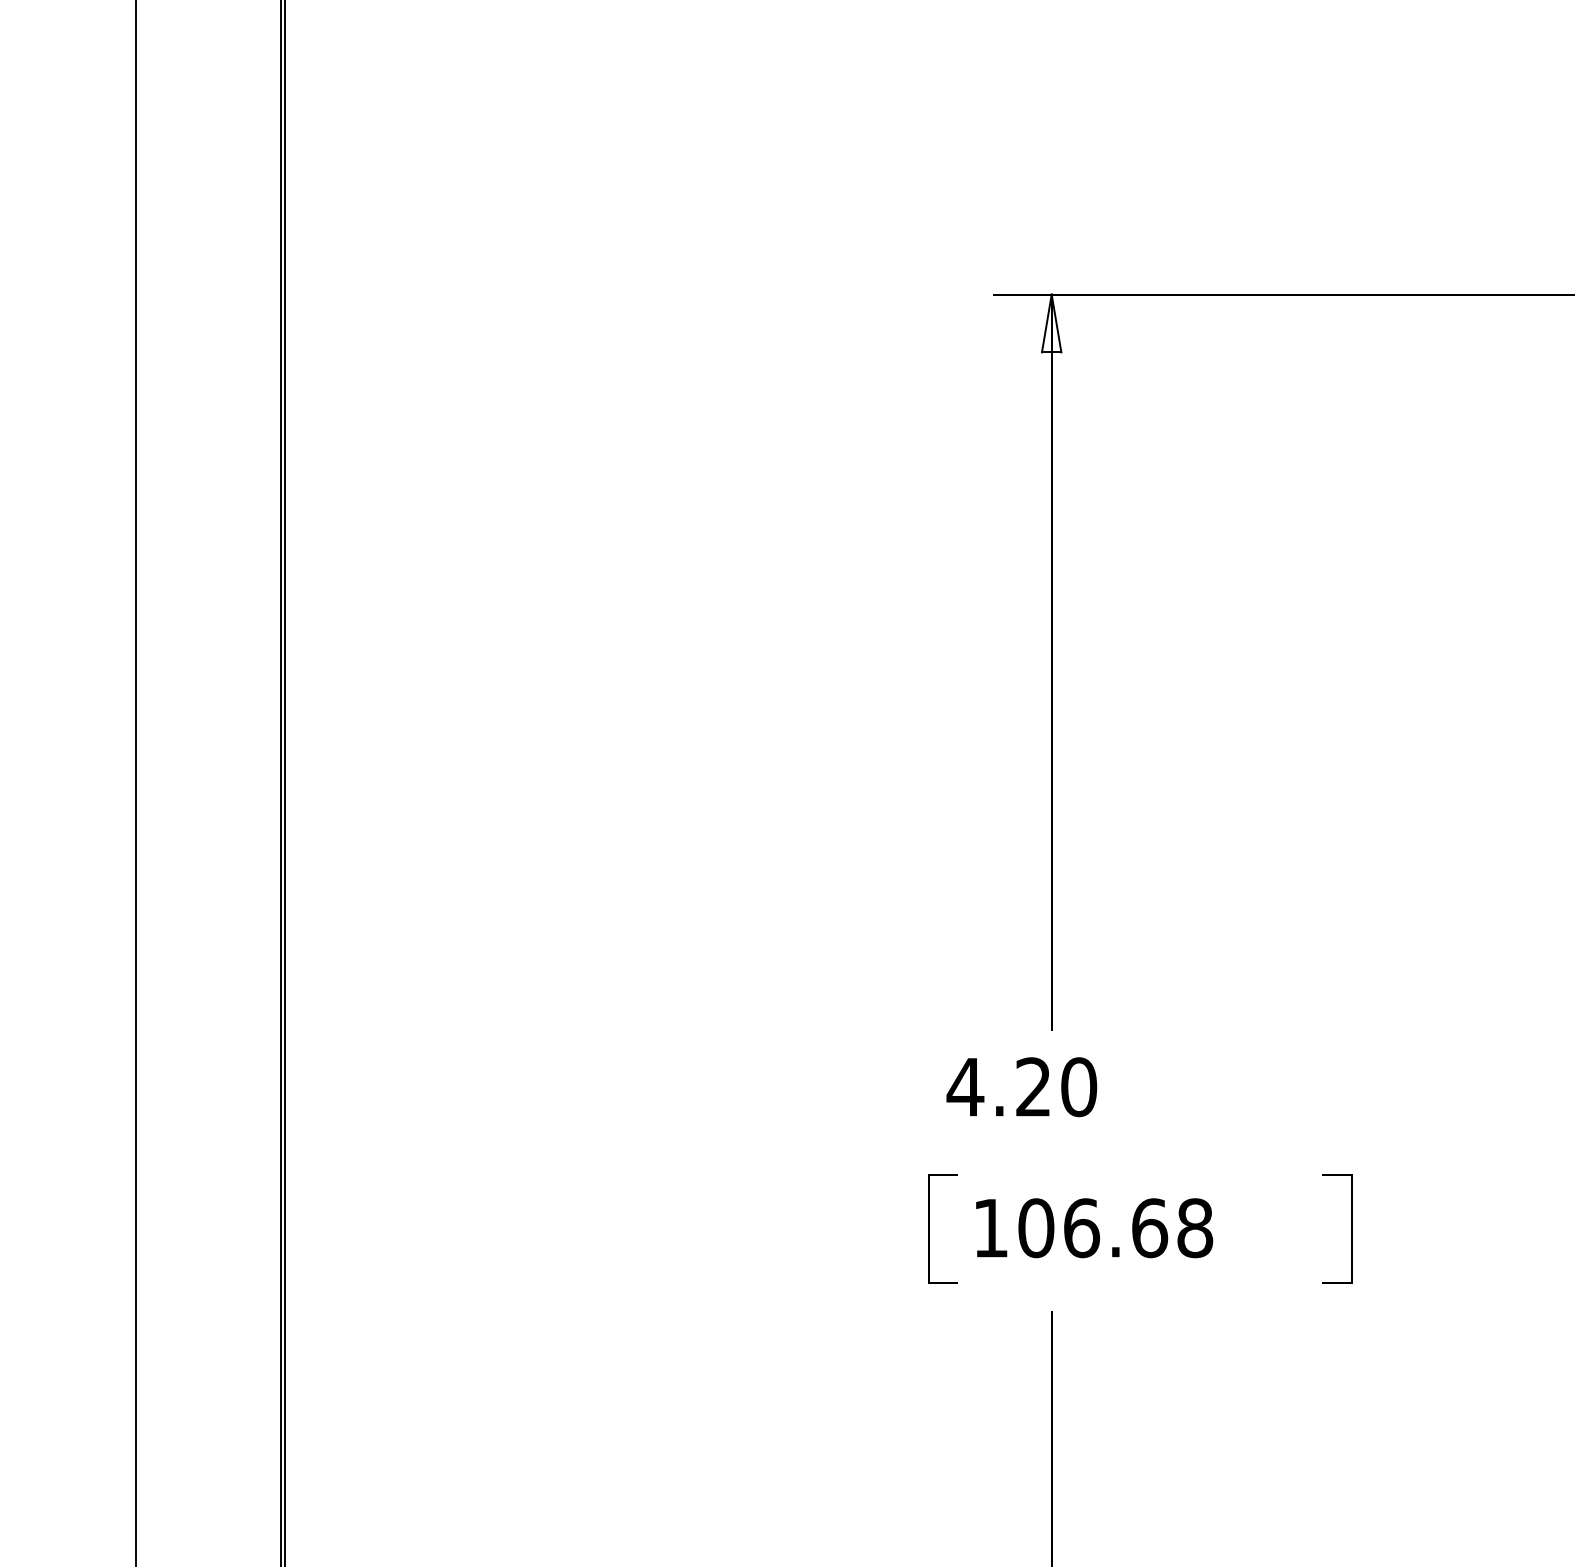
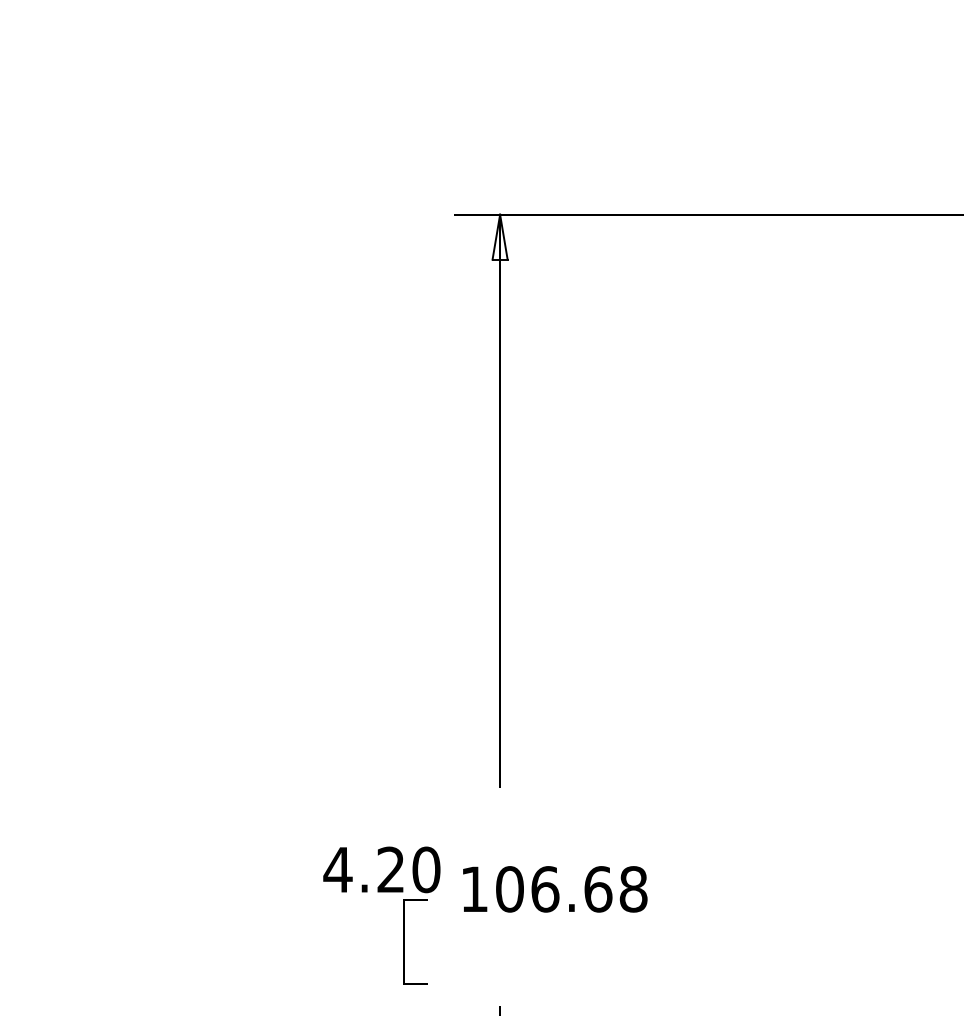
text: (1021, 1087) -> (381, 870), moved
text: (1094, 1228) -> (555, 889), moved
part: (1351, 1228) -> (733, 941), removed

